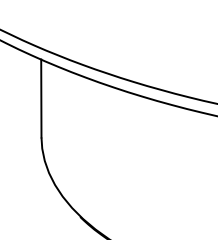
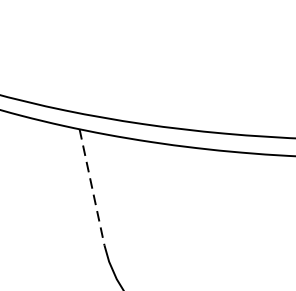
line: (41, 99) -> (92, 188), solid -> dashed

